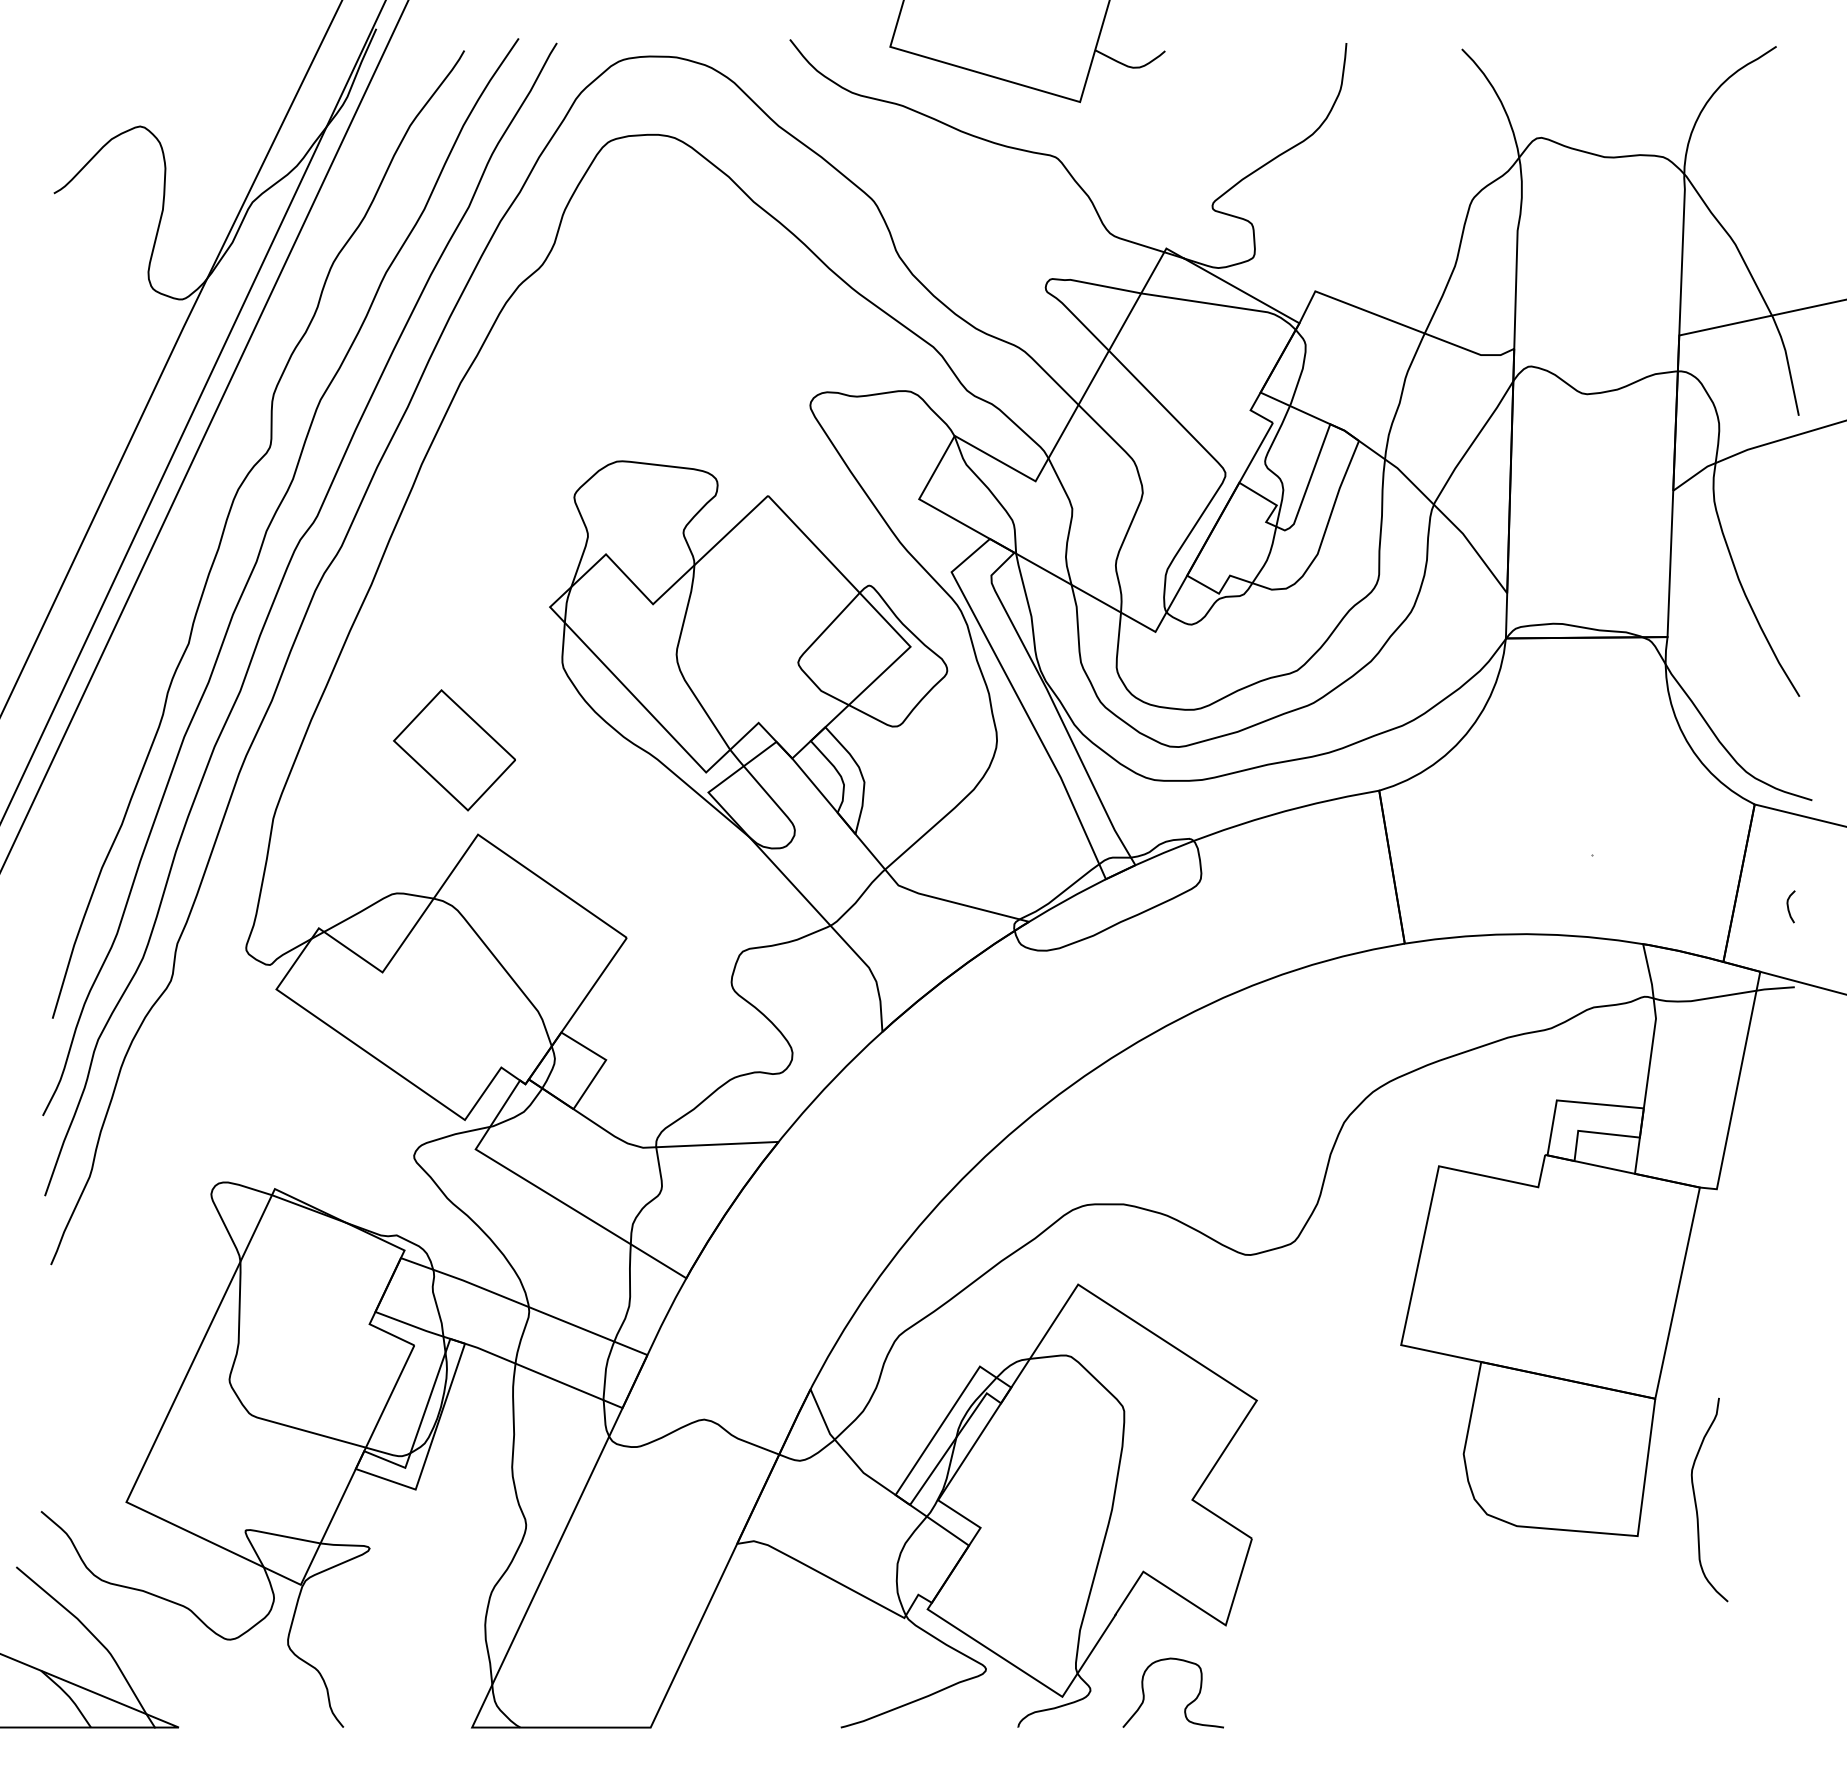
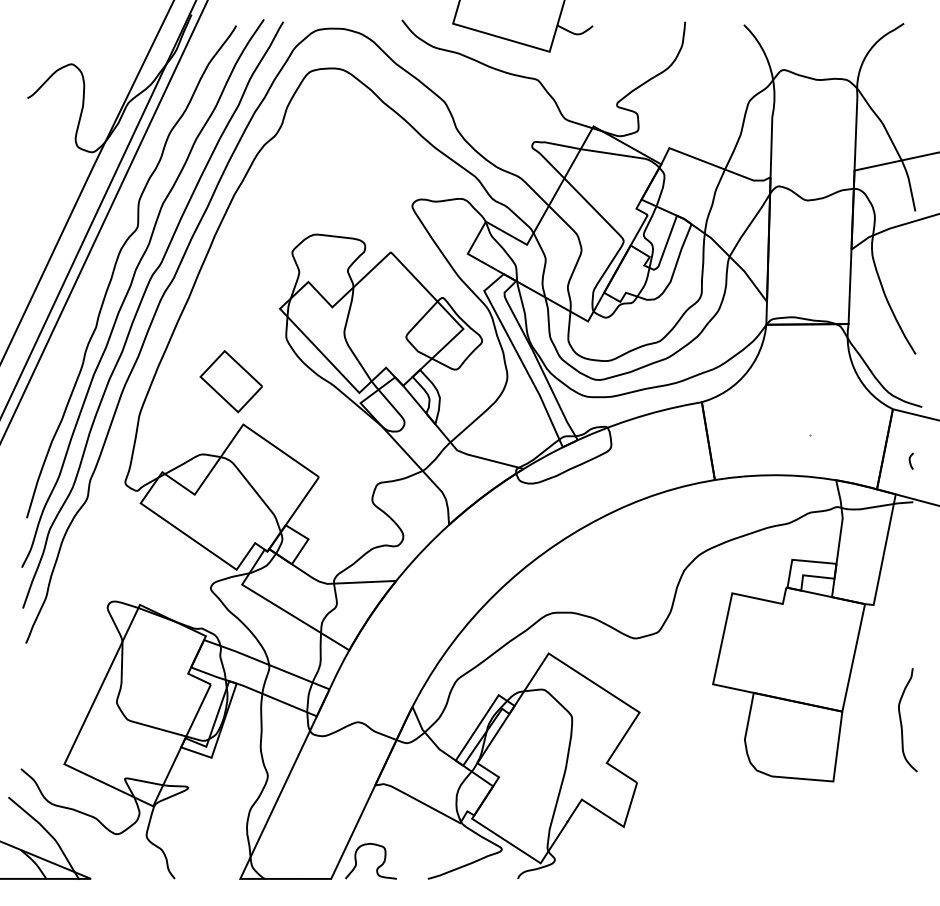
curve: (1696, 1500) -> (901, 720), moved
curve: (1185, 1705) -> (377, 867), moved

